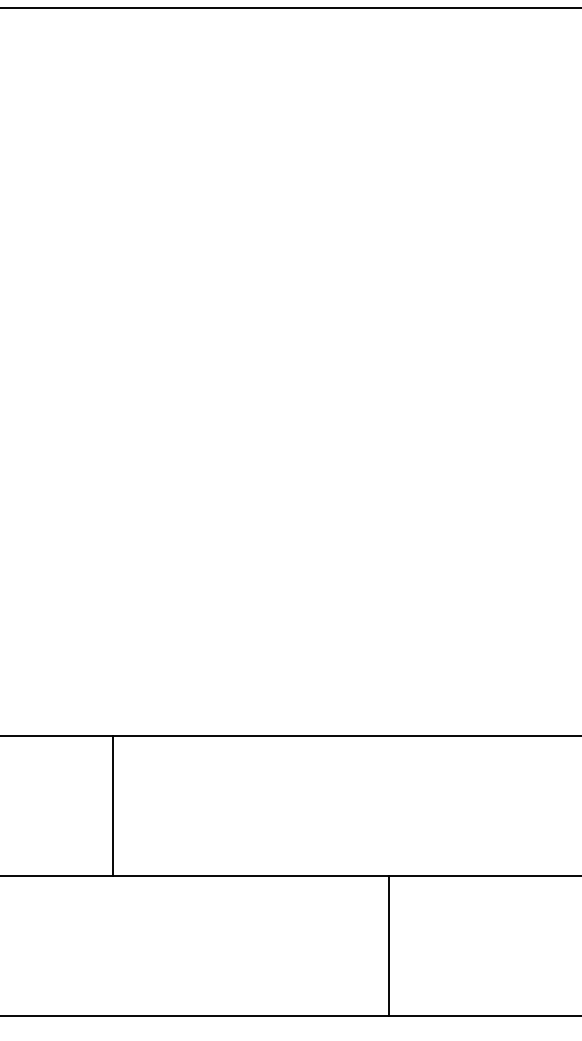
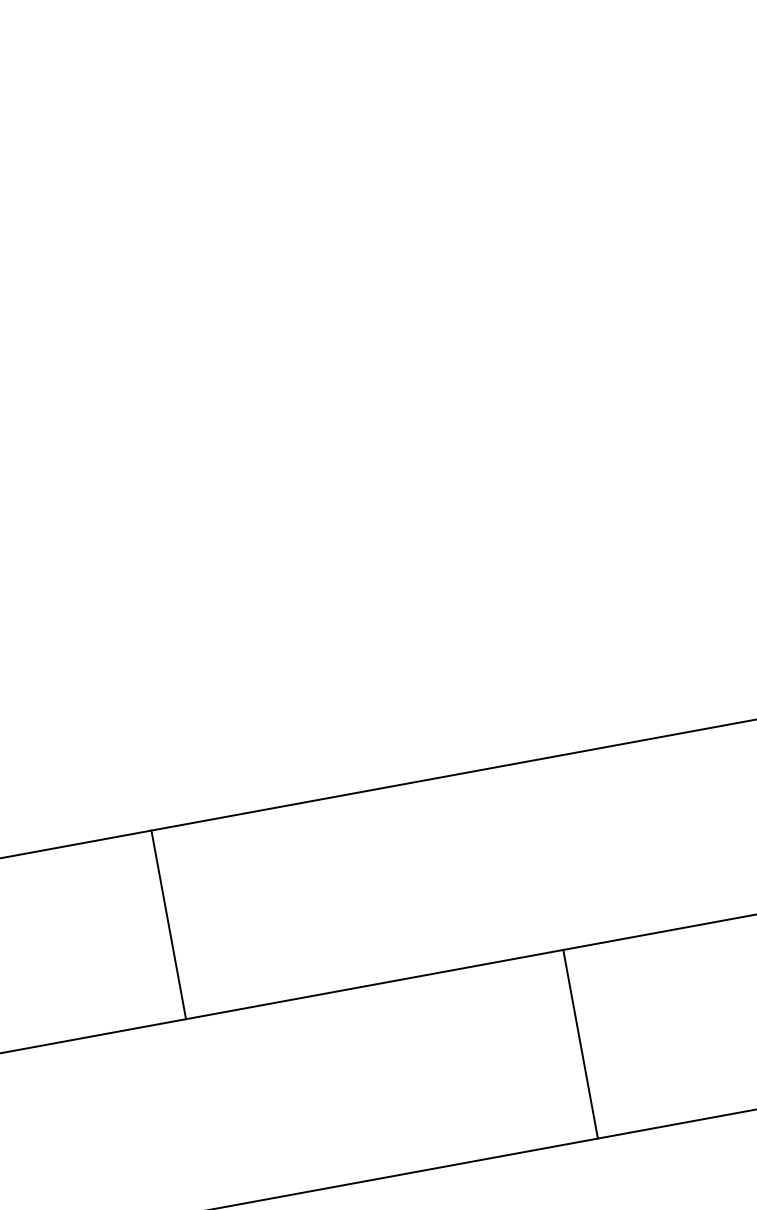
line: (112, 806) -> (168, 925), moved
line: (388, 946) -> (580, 1044), moved

